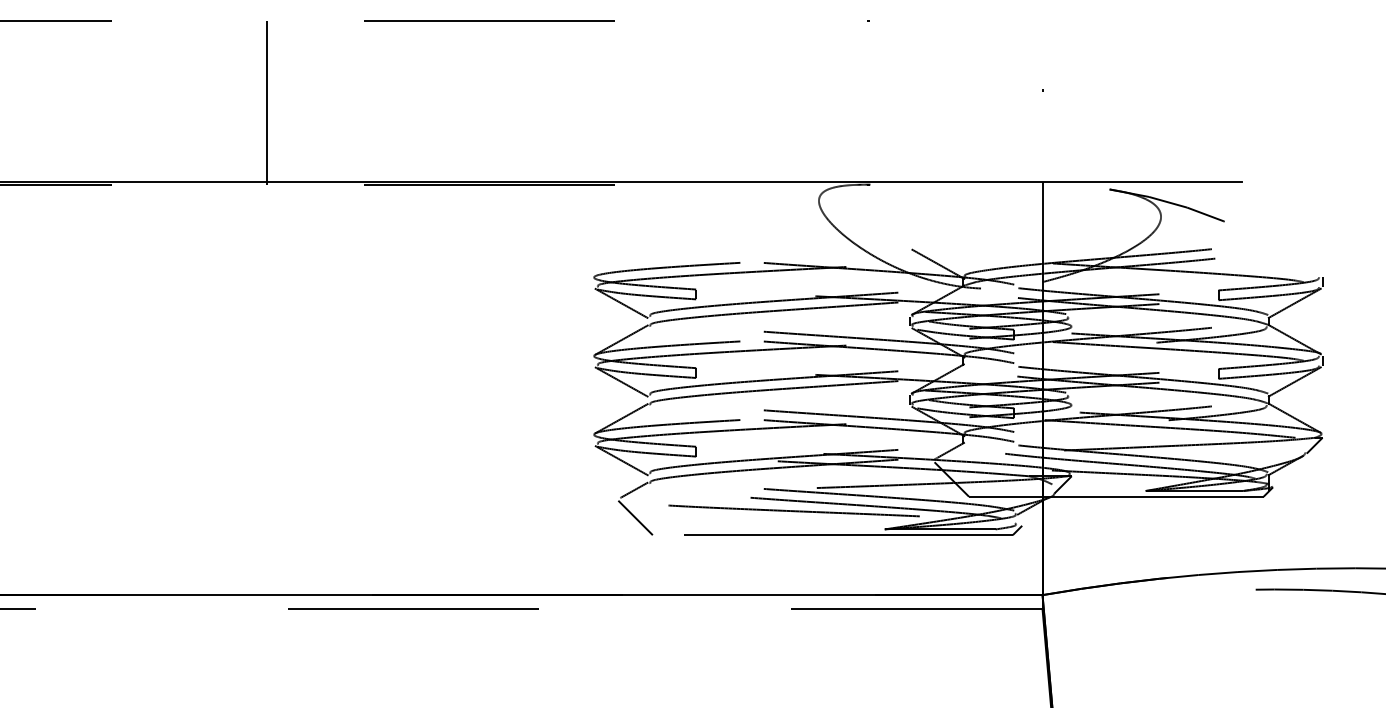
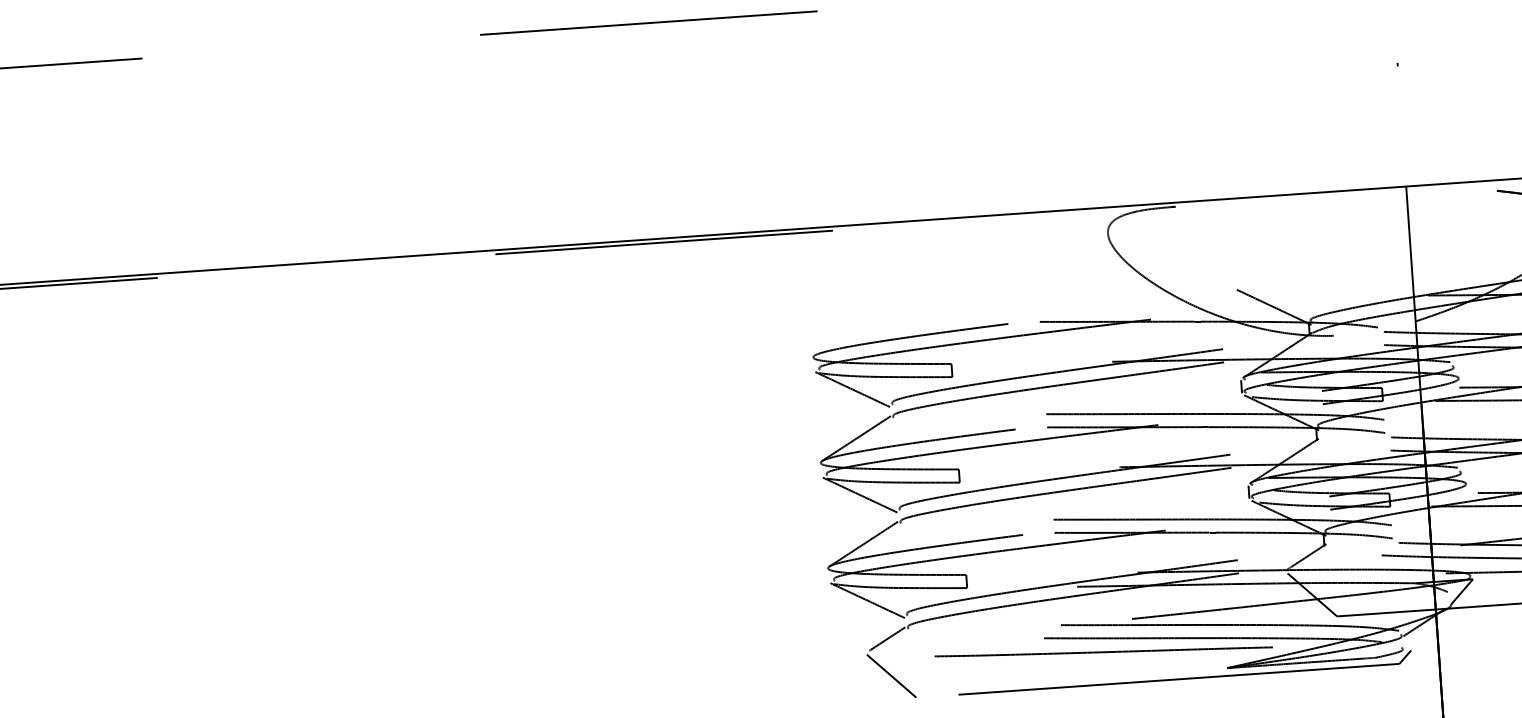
line: (266, 102) -> (357, 153), removed

